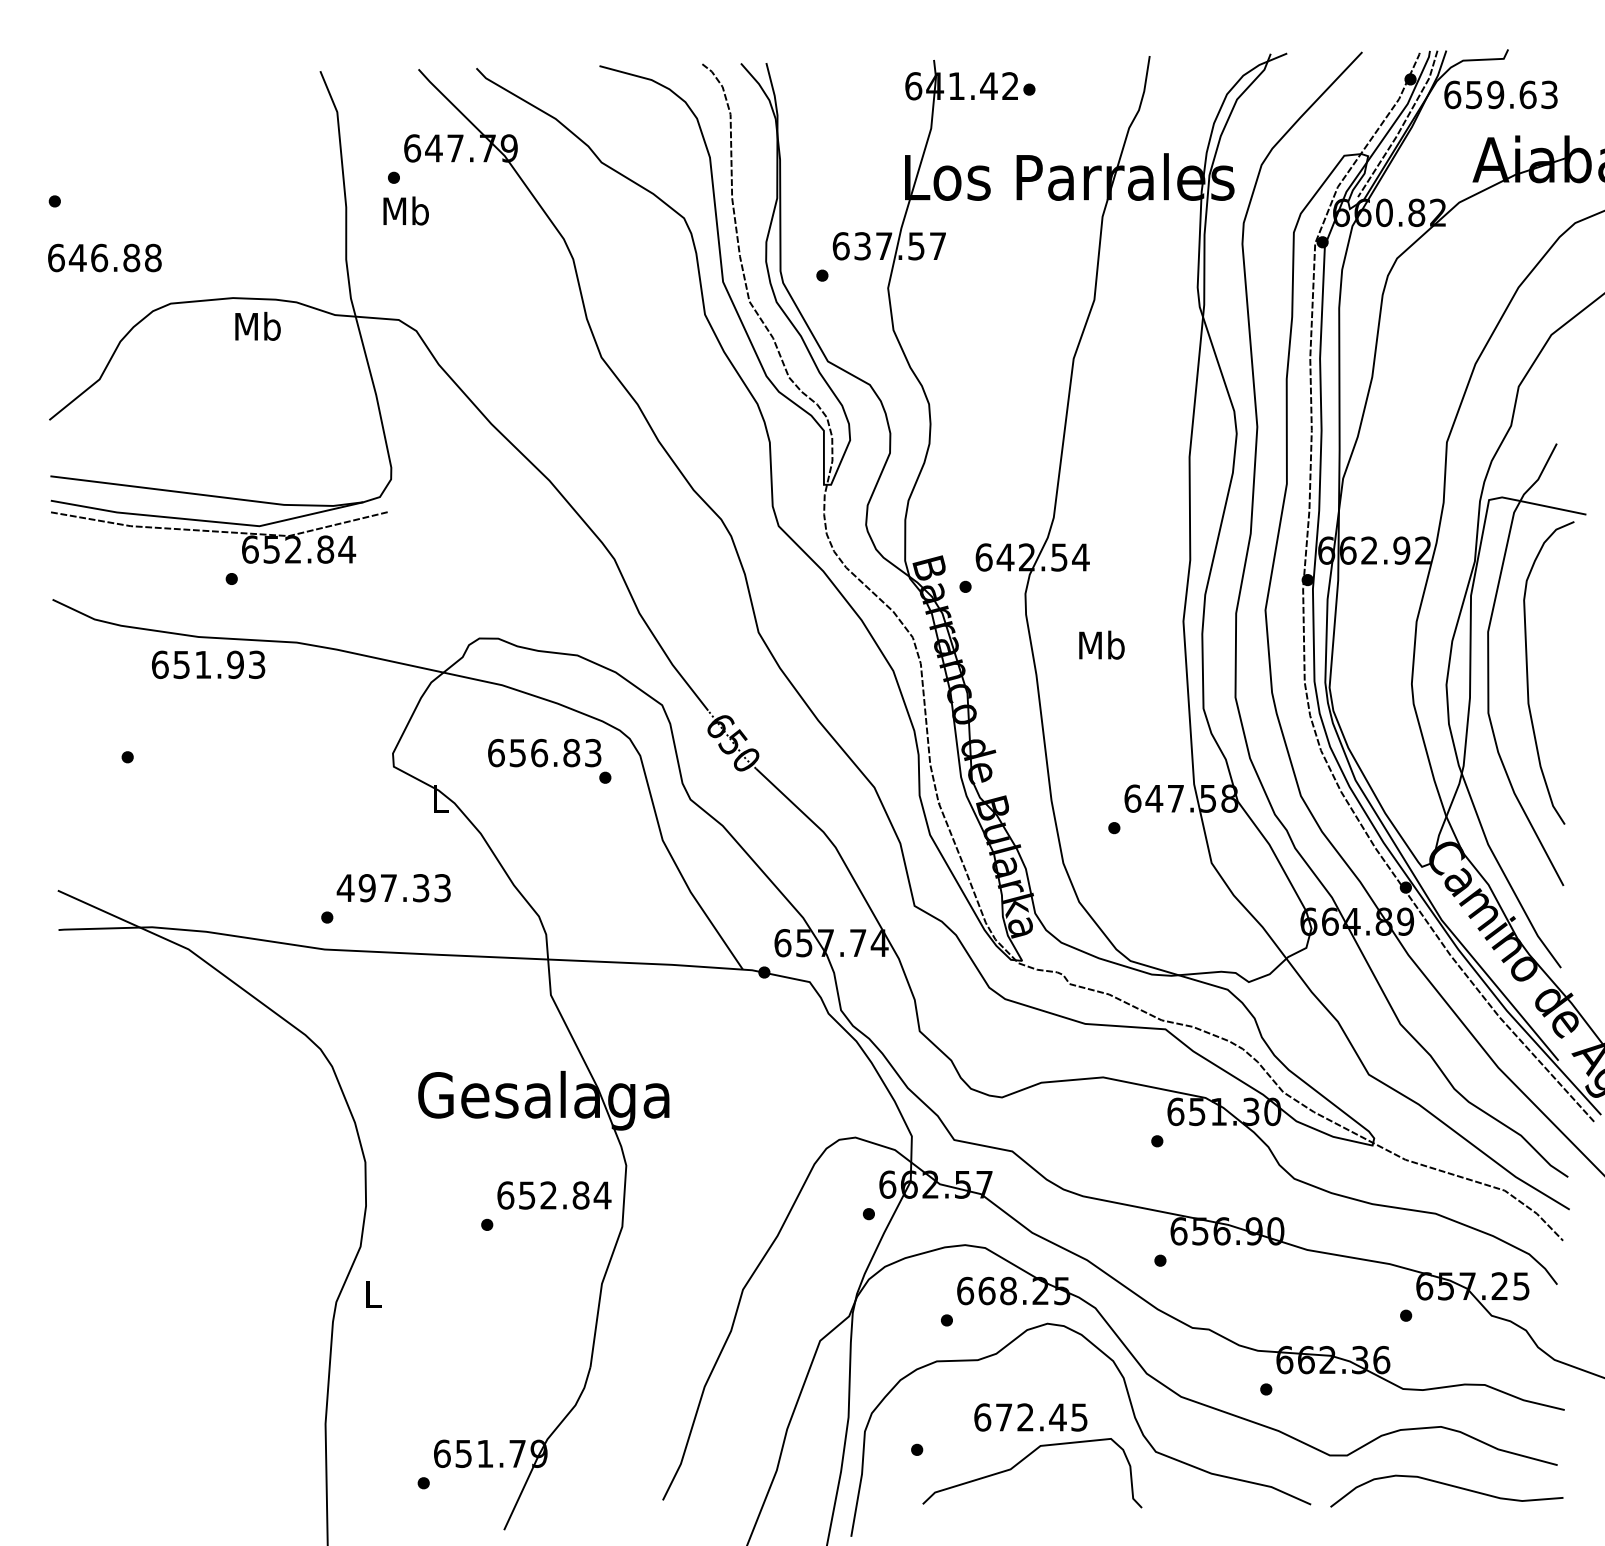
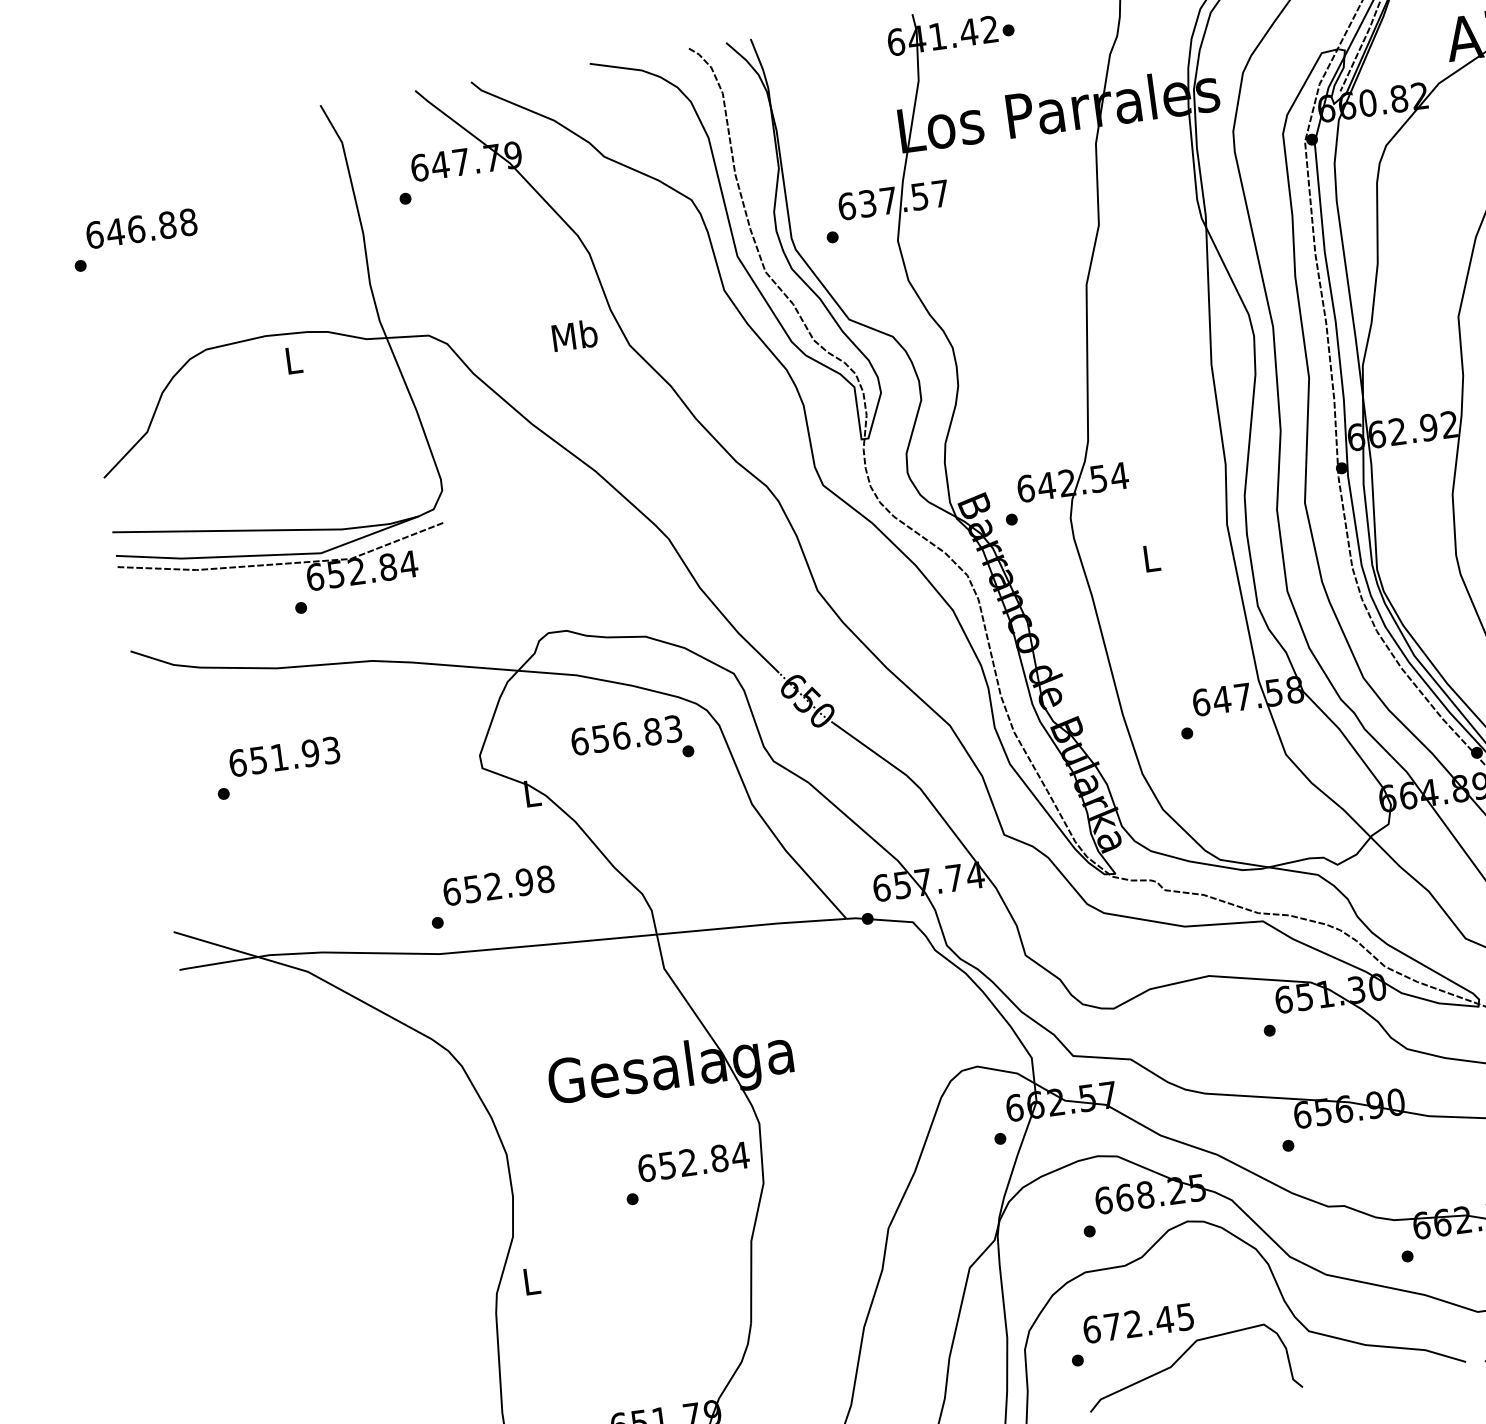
text: (405, 210) -> (574, 335), moved
text: (104, 257) -> (141, 228), moved
text: (257, 325) -> (292, 359), Mb -> L
text: (1101, 644) -> (1150, 557), Mb -> L
text: (208, 664) -> (284, 756), moved
text: (393, 888) -> (498, 886), 497.33 -> 652.98
text: (1030, 1417) -> (1138, 1323), moved

